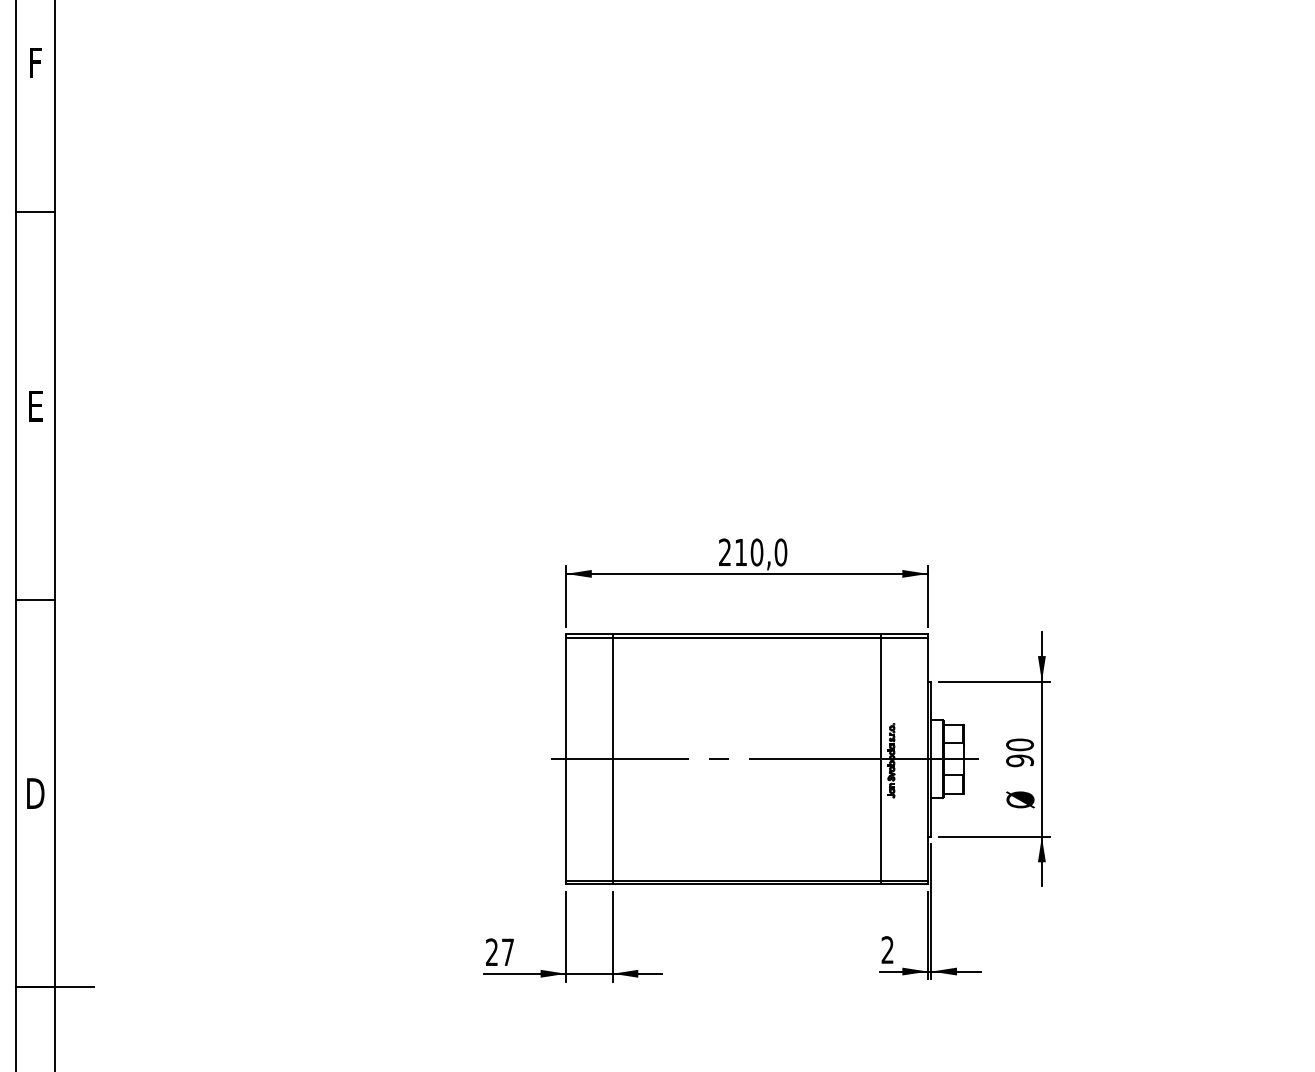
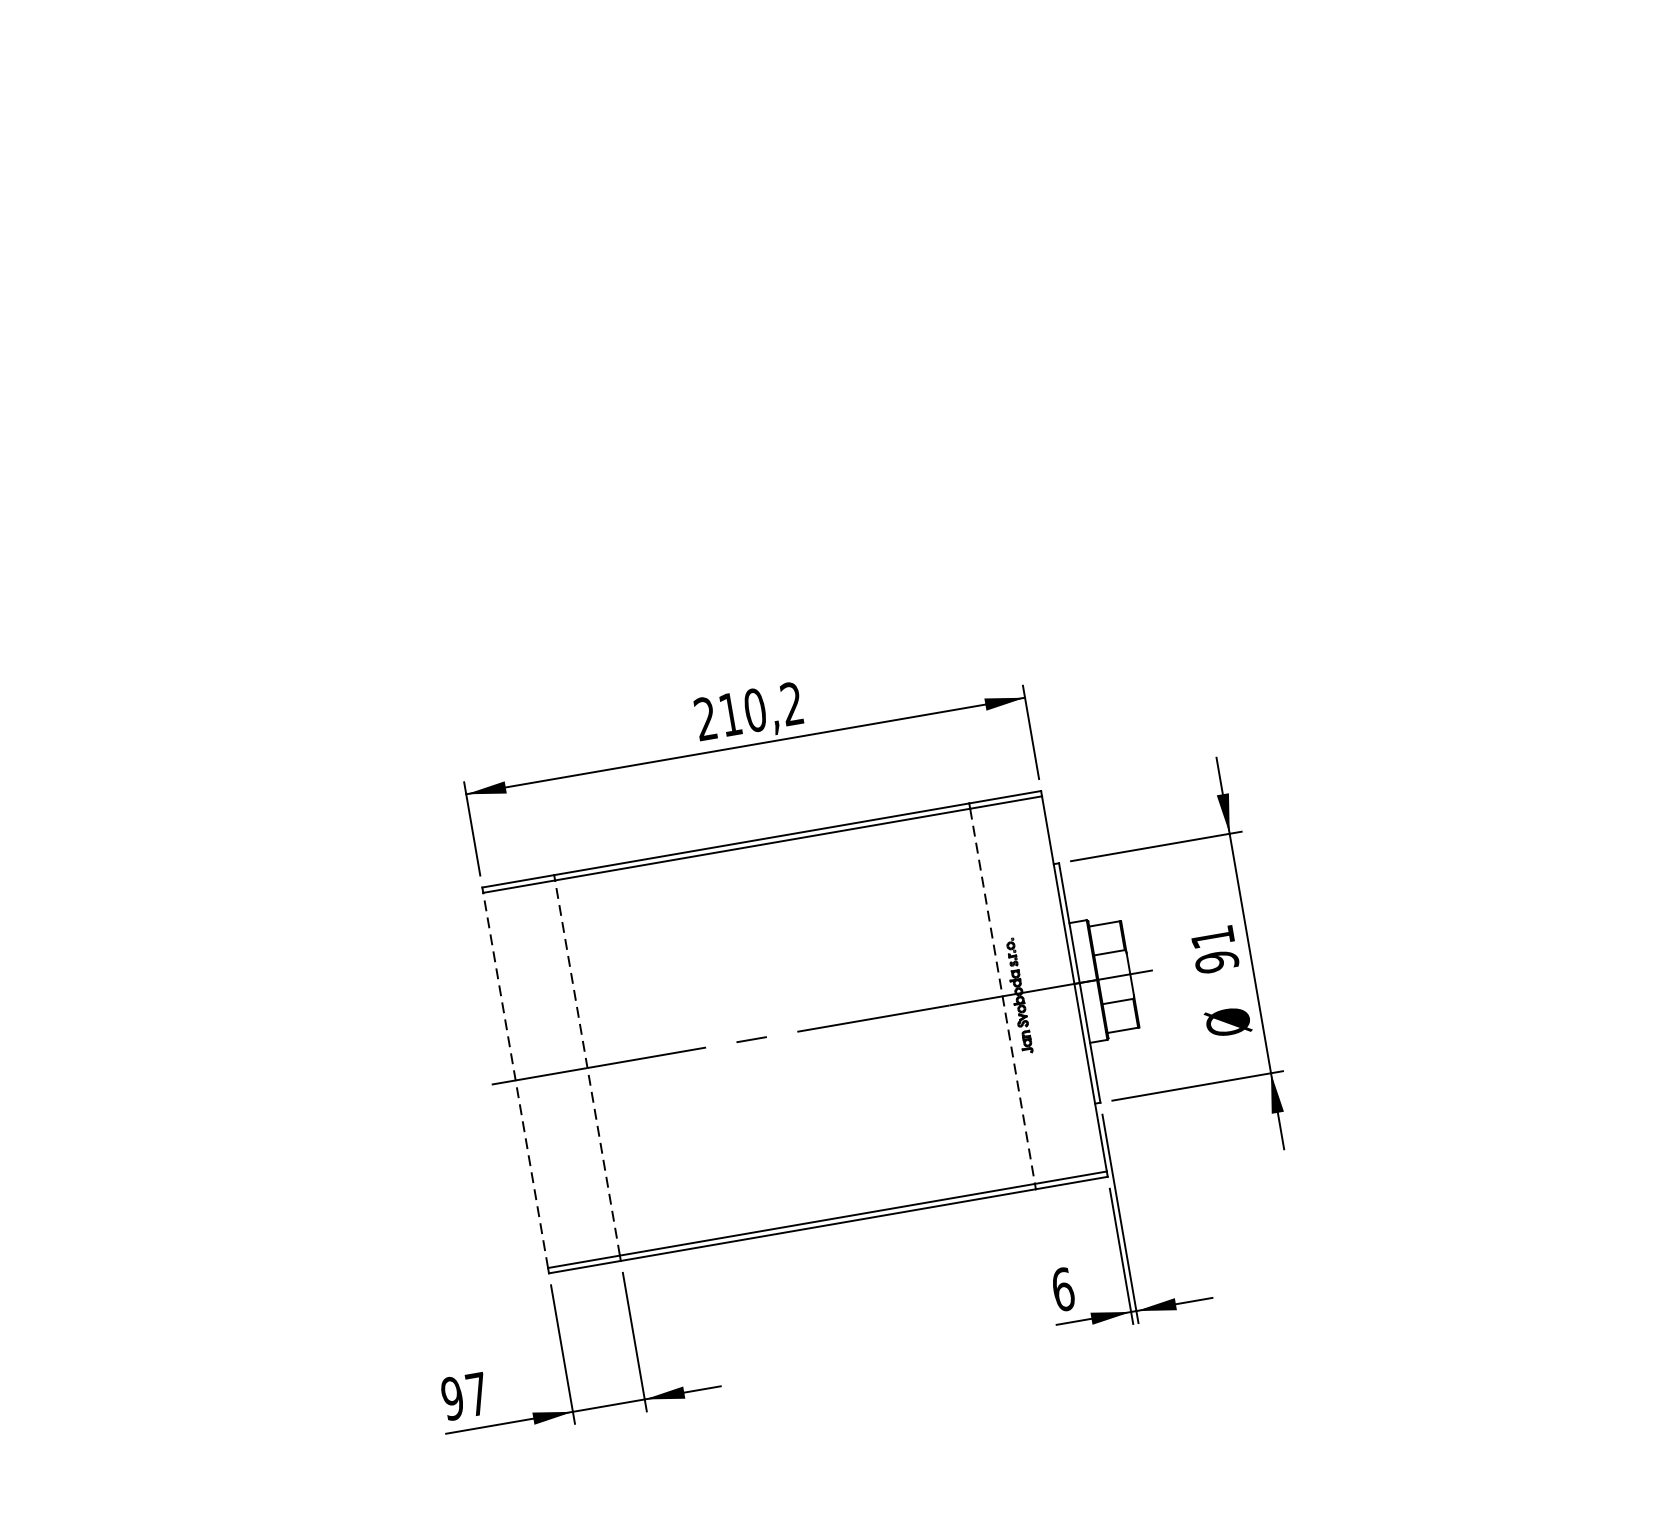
text: (780, 552) -> (791, 704), 210,0 -> 210,2
text: (1019, 744) -> (1211, 936), 90 -> 91
line: (566, 758) -> (515, 1079), solid -> dashed
line: (612, 758) -> (586, 1067), solid -> dashed
line: (881, 759) -> (1002, 996), solid -> dashed
text: (887, 950) -> (1062, 1290), 2 -> 6
text: (491, 952) -> (451, 1398), 27 -> 97

